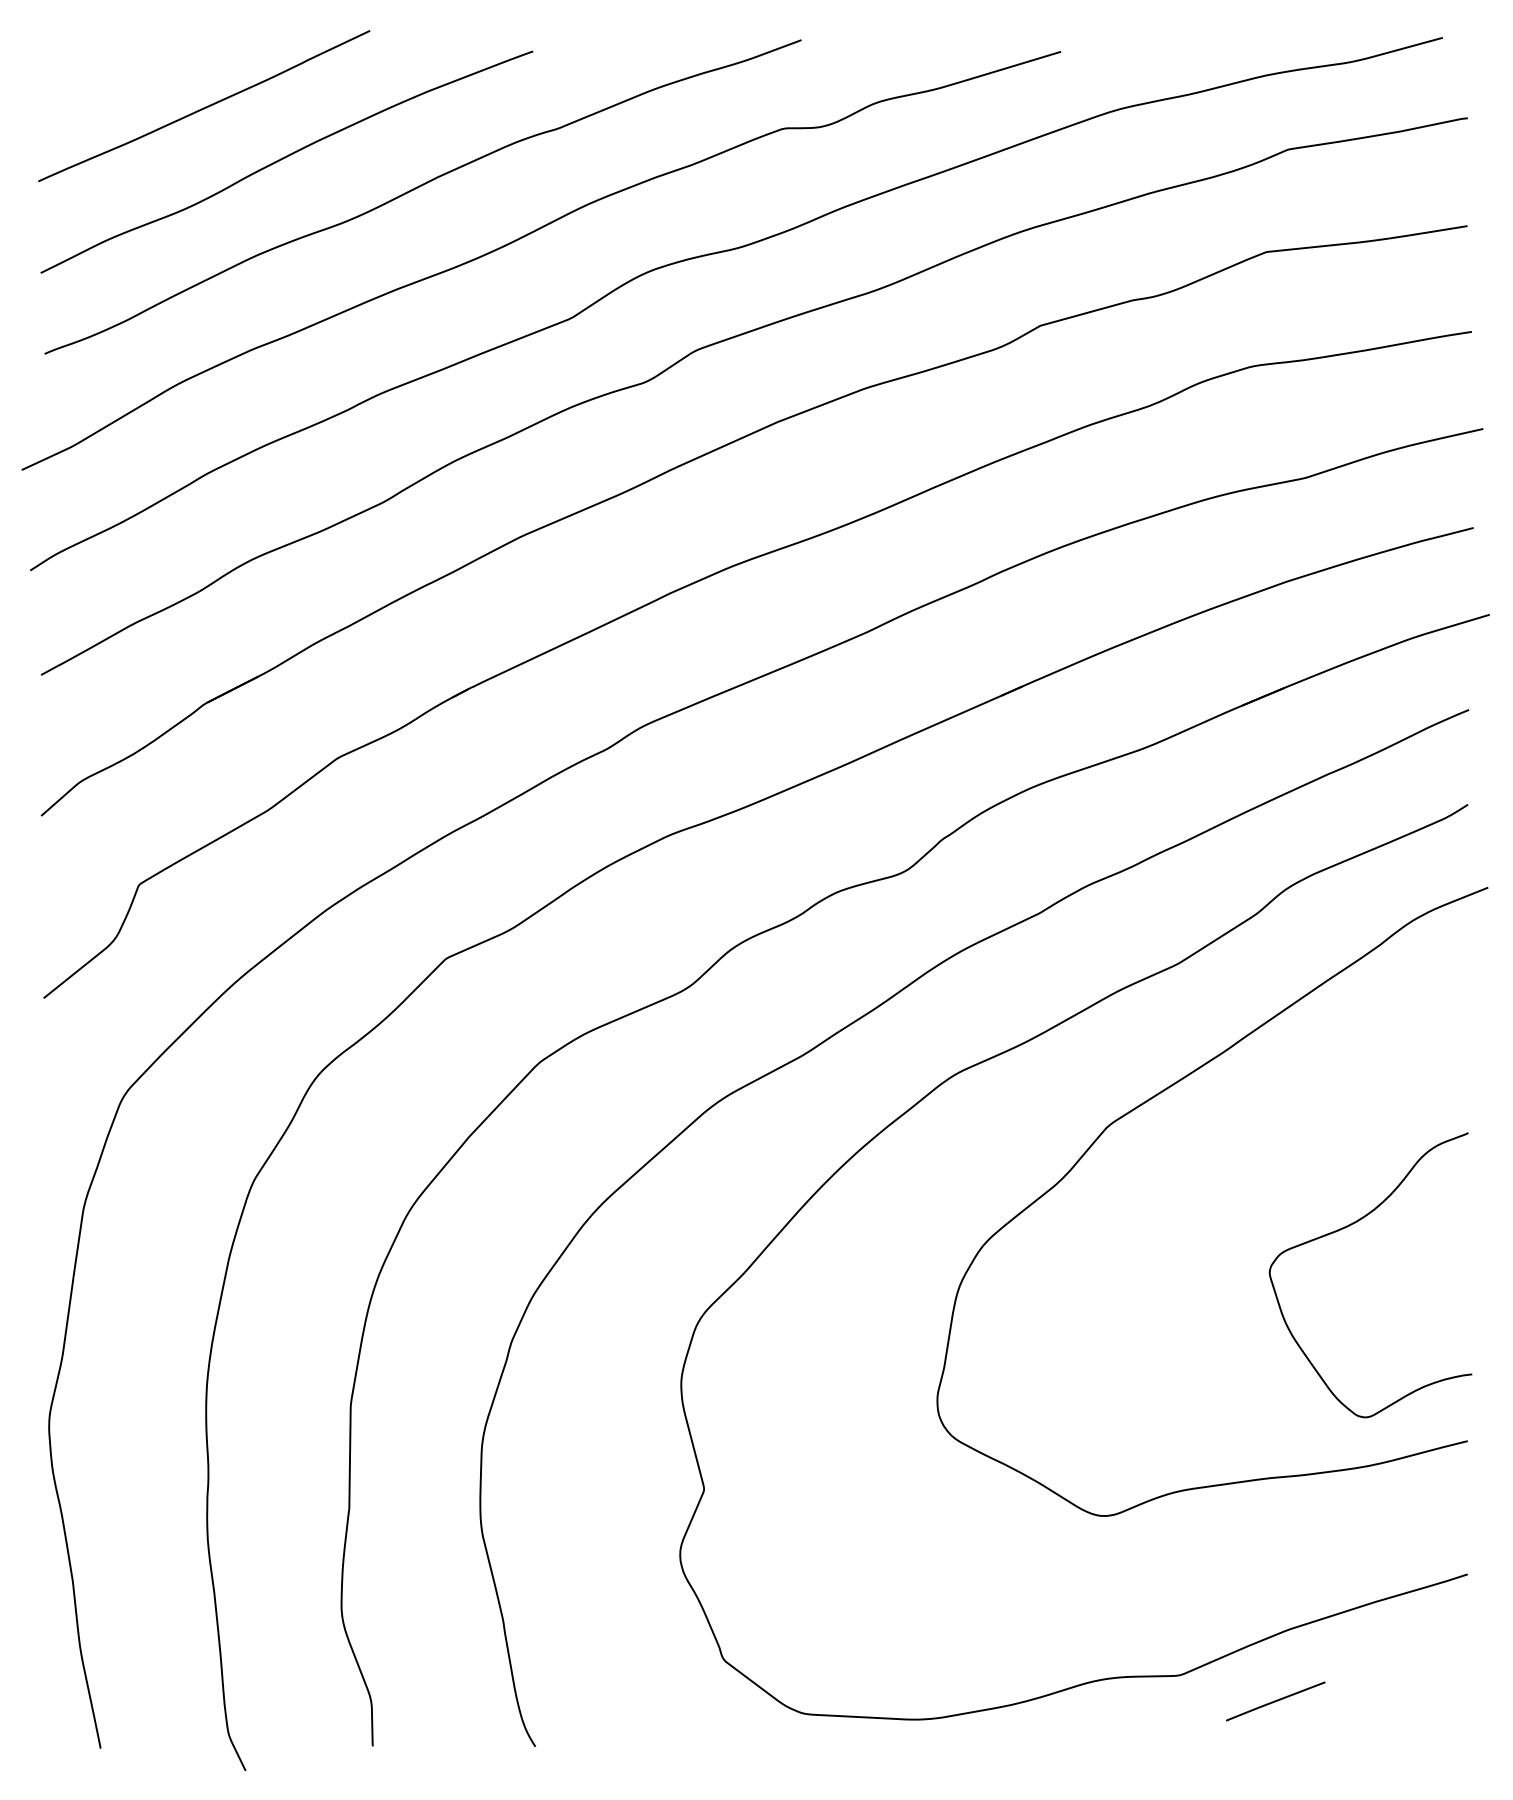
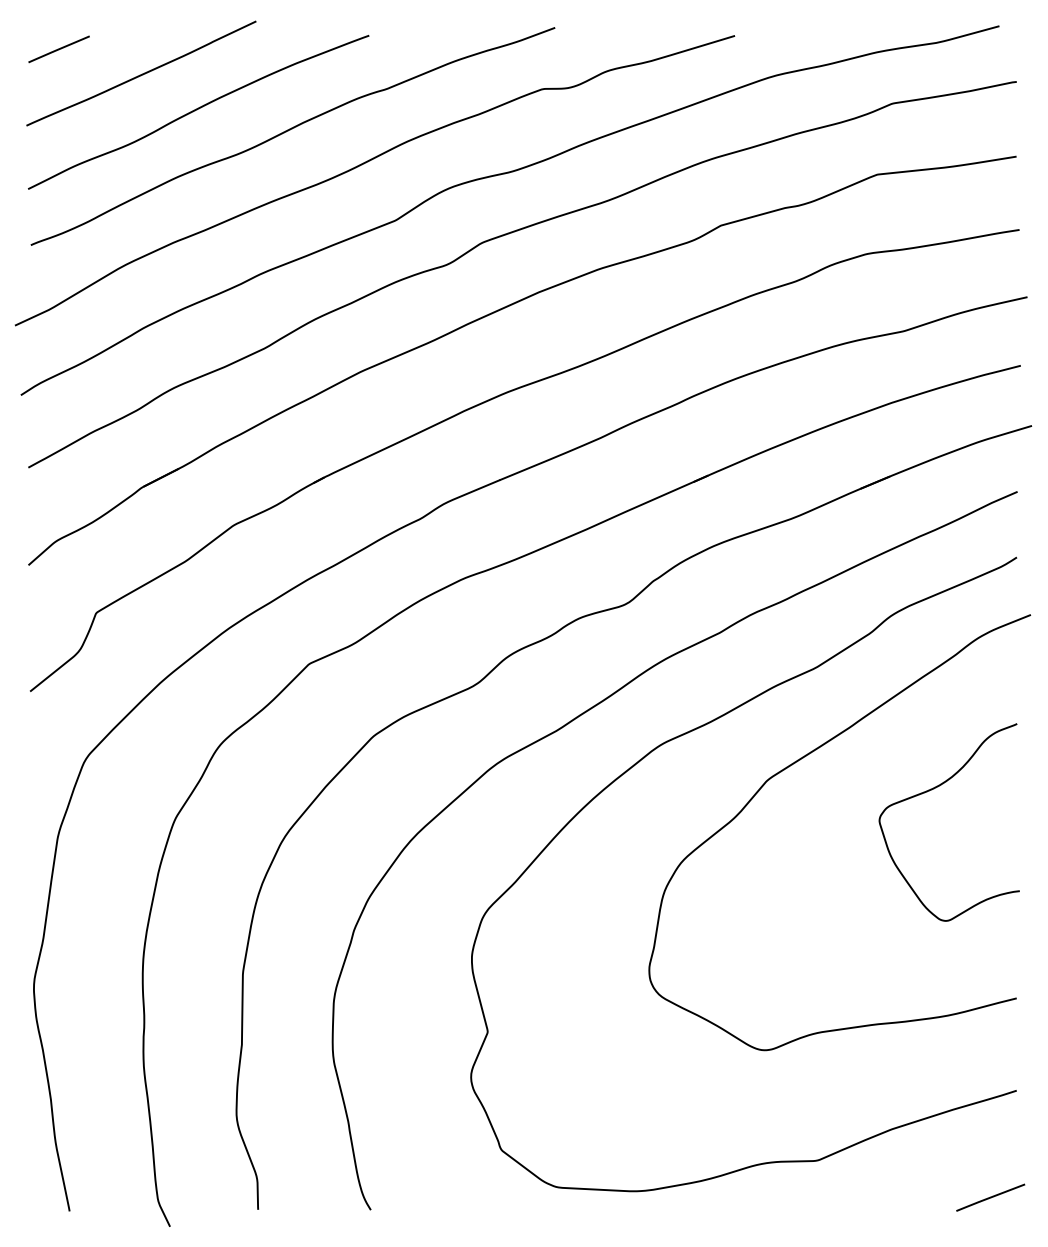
line: (84, 71) -> (58, 49), added
curve: (1349, 1227) -> (934, 789), moved
line: (1275, 1701) -> (990, 1197), moved

